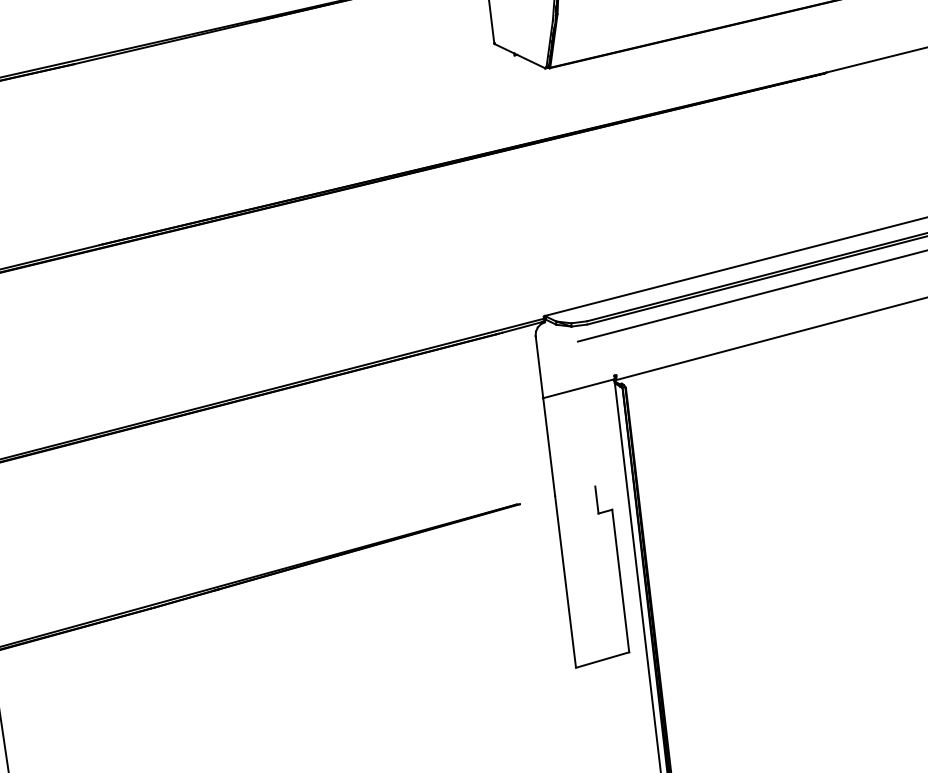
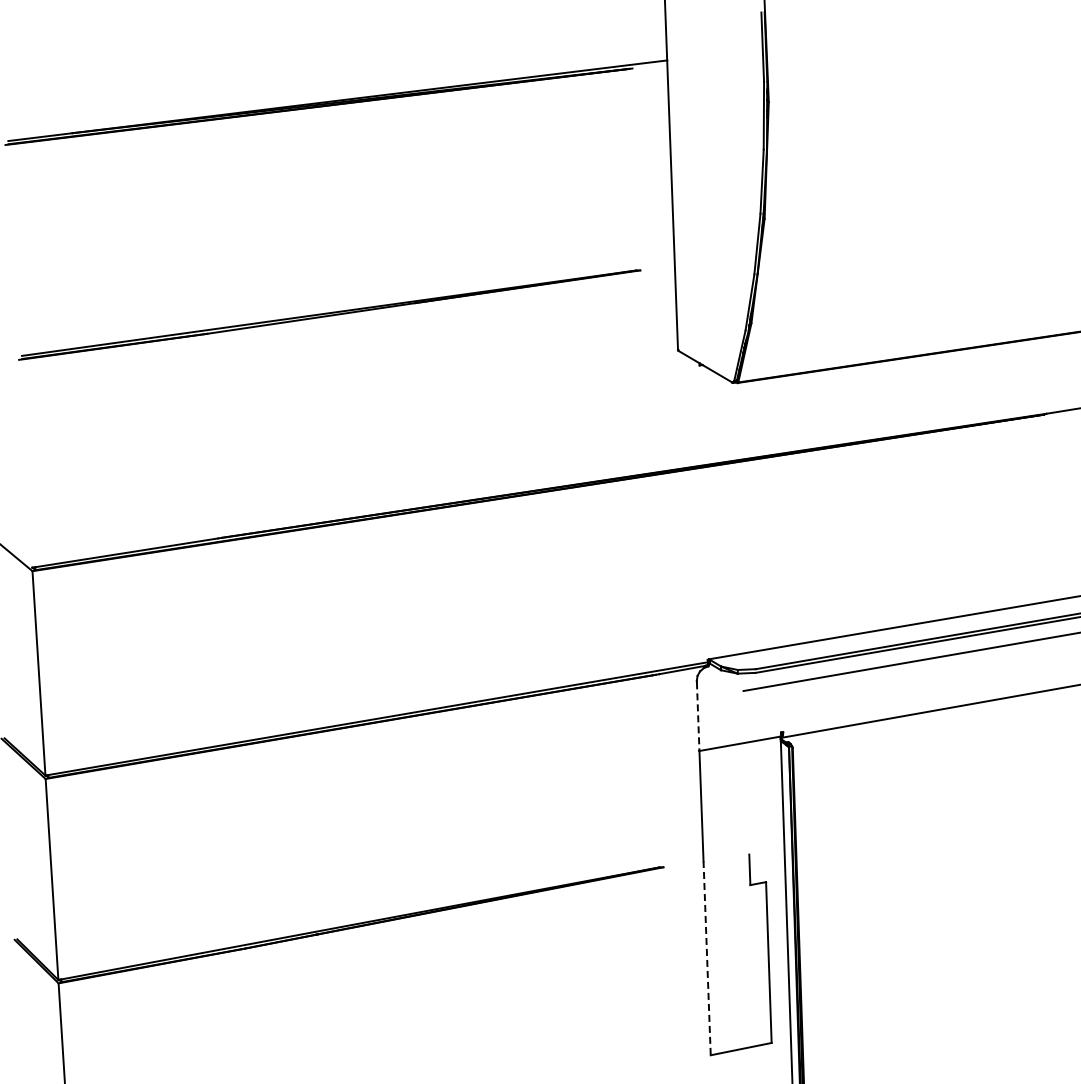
line: (539, 368) -> (698, 717), solid -> dashed
line: (565, 582) -> (707, 958), solid -> dashed

